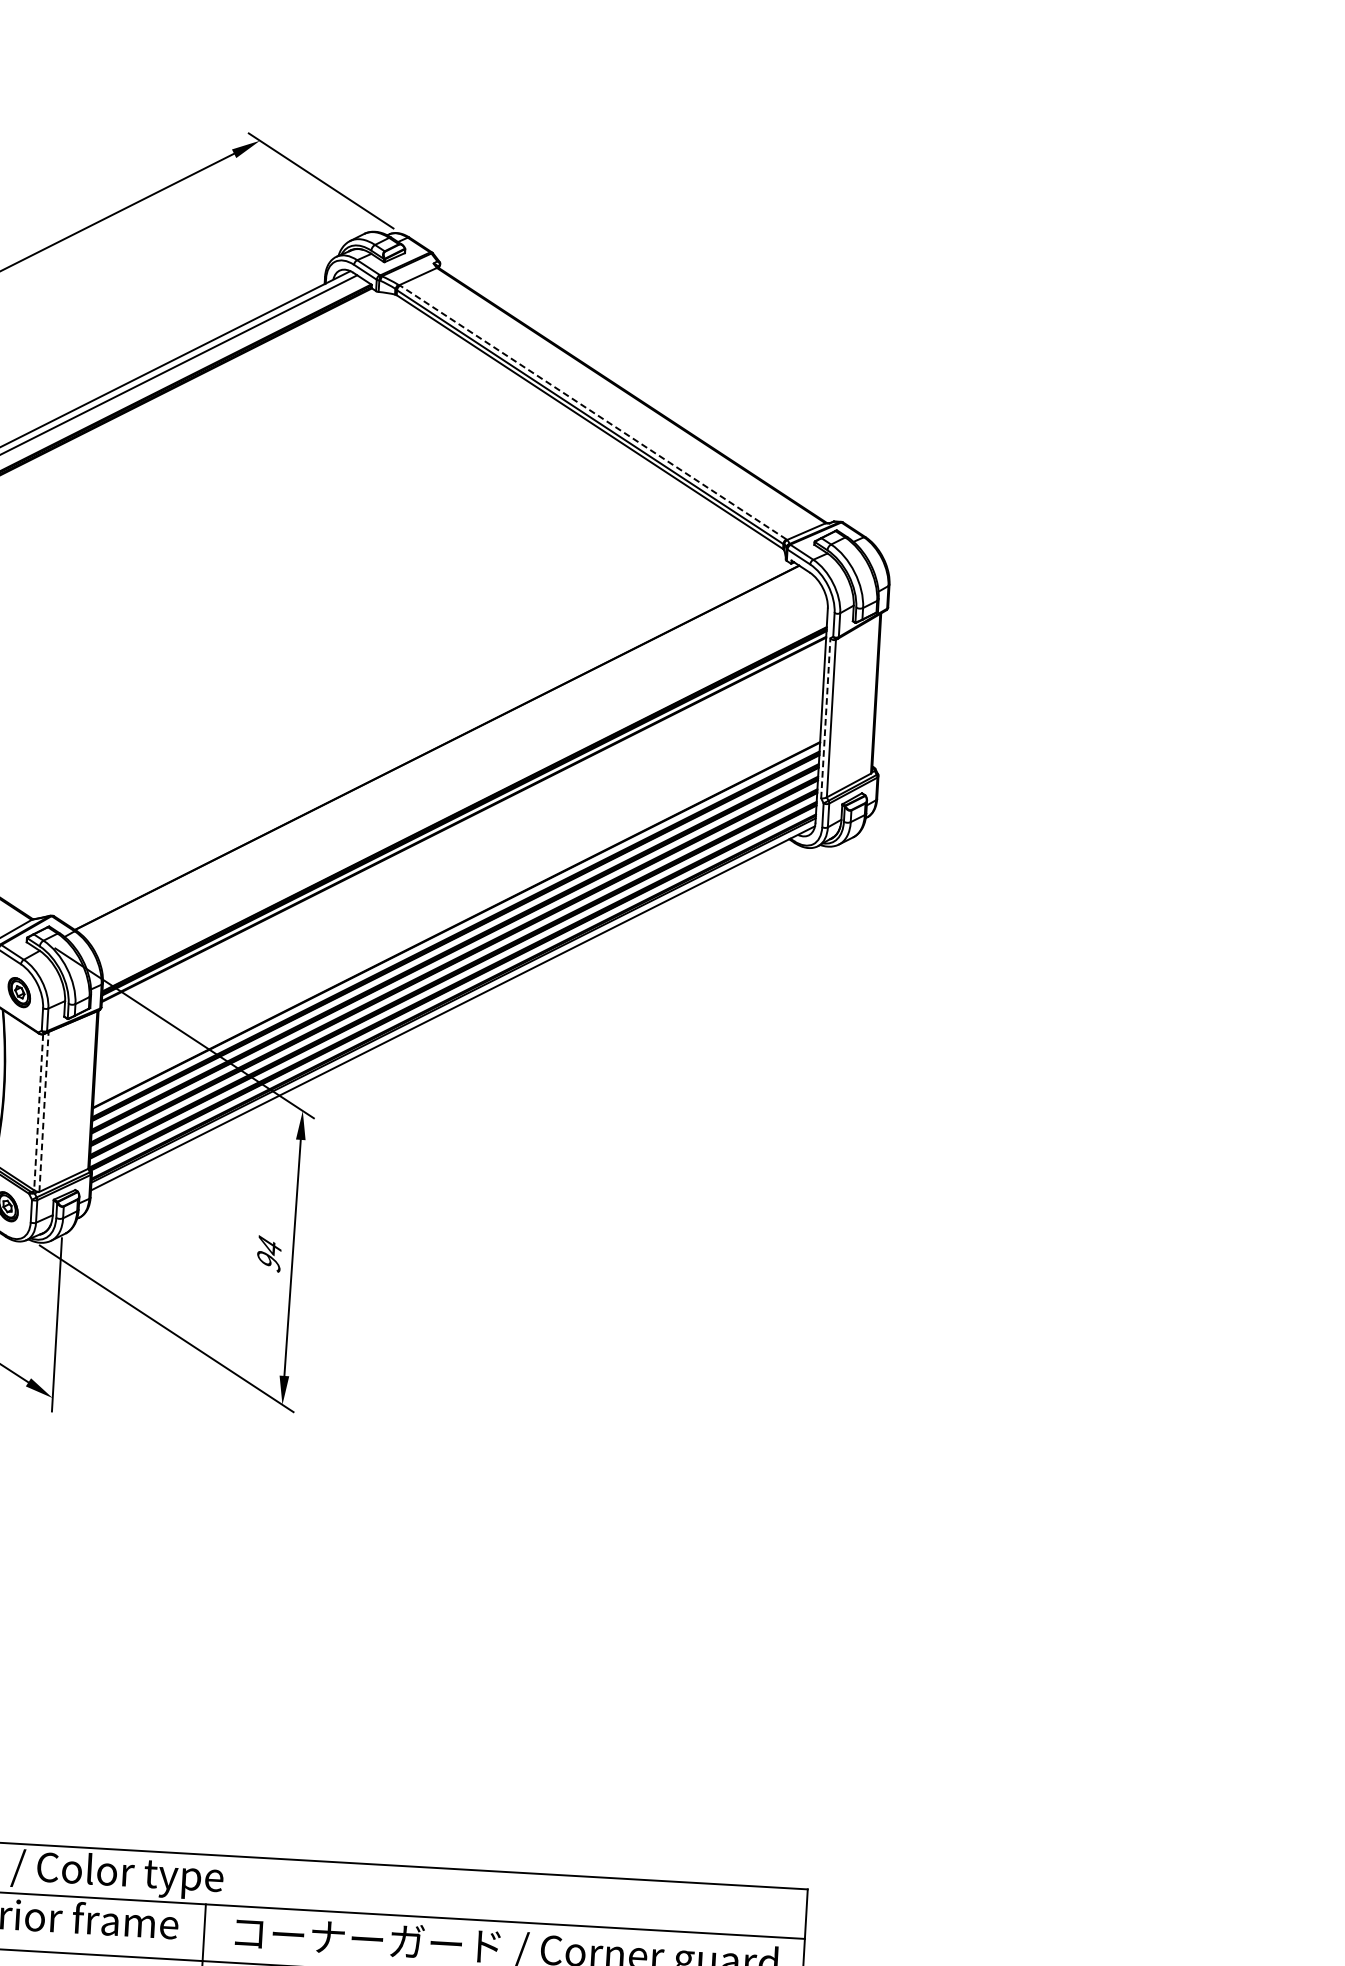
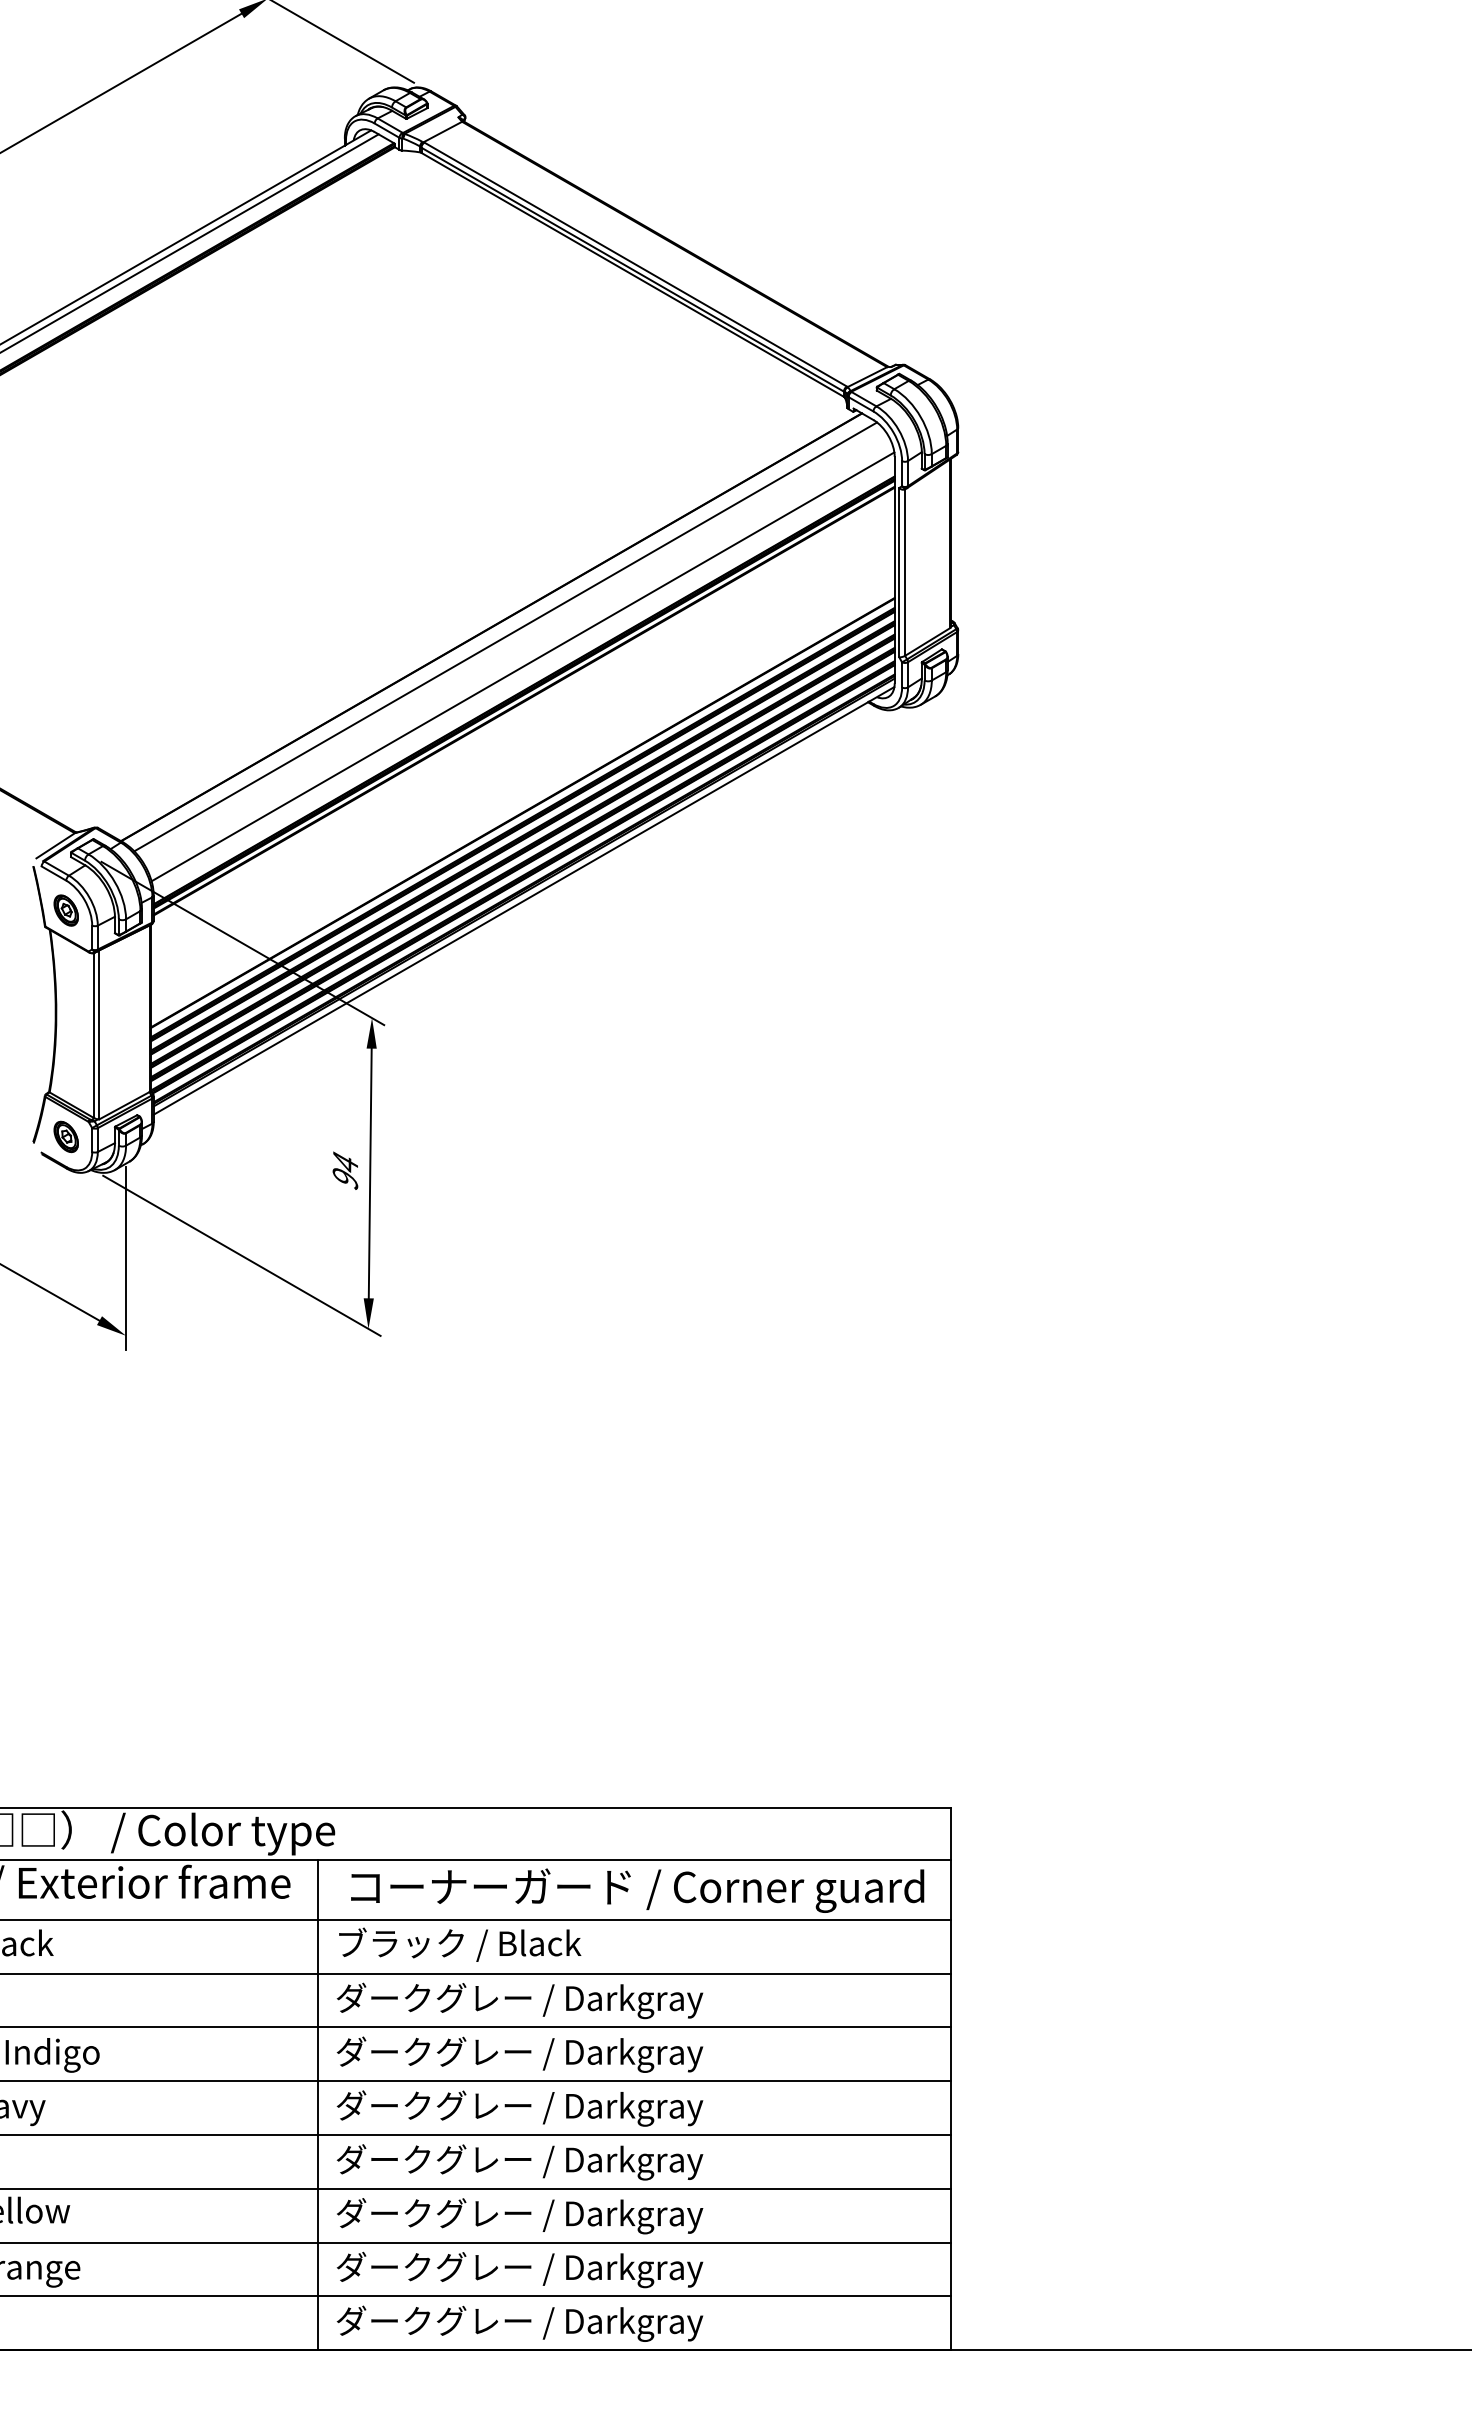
line: (593, 412) -> (635, 264), dashed -> solid
line: (826, 718) -> (899, 572), dashed -> solid
line: (449, 757) -> (505, 636), added
line: (464, 786) -> (522, 666), added
line: (44, 1111) -> (99, 1034), dashed -> solid
line: (38, 1113) -> (93, 1036), dashed -> solid

